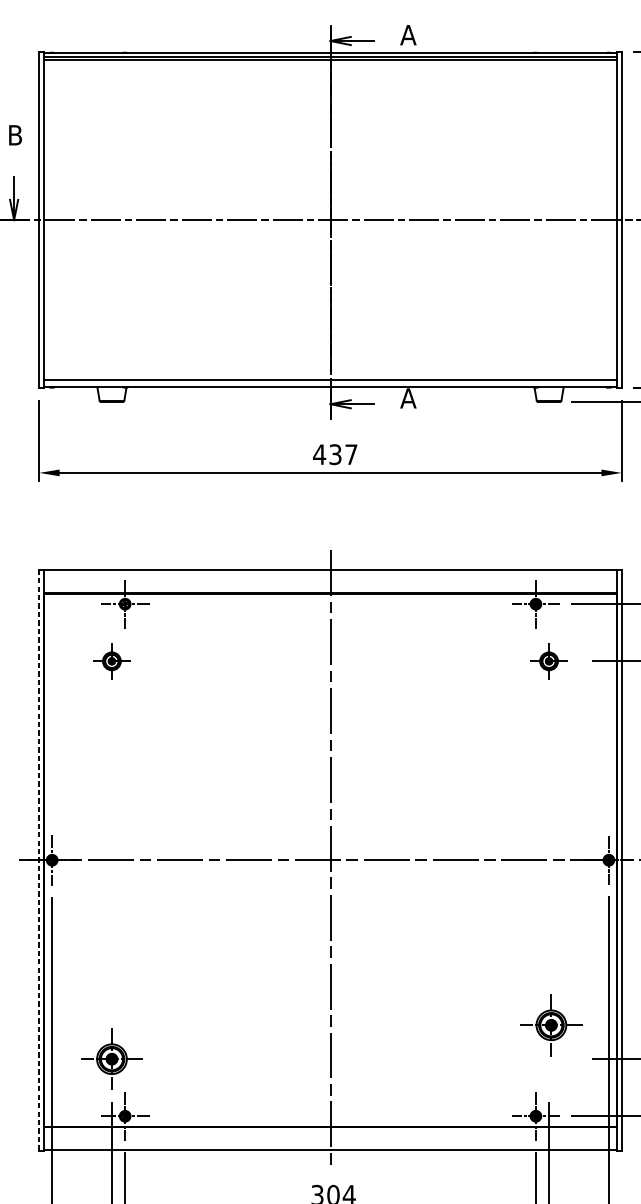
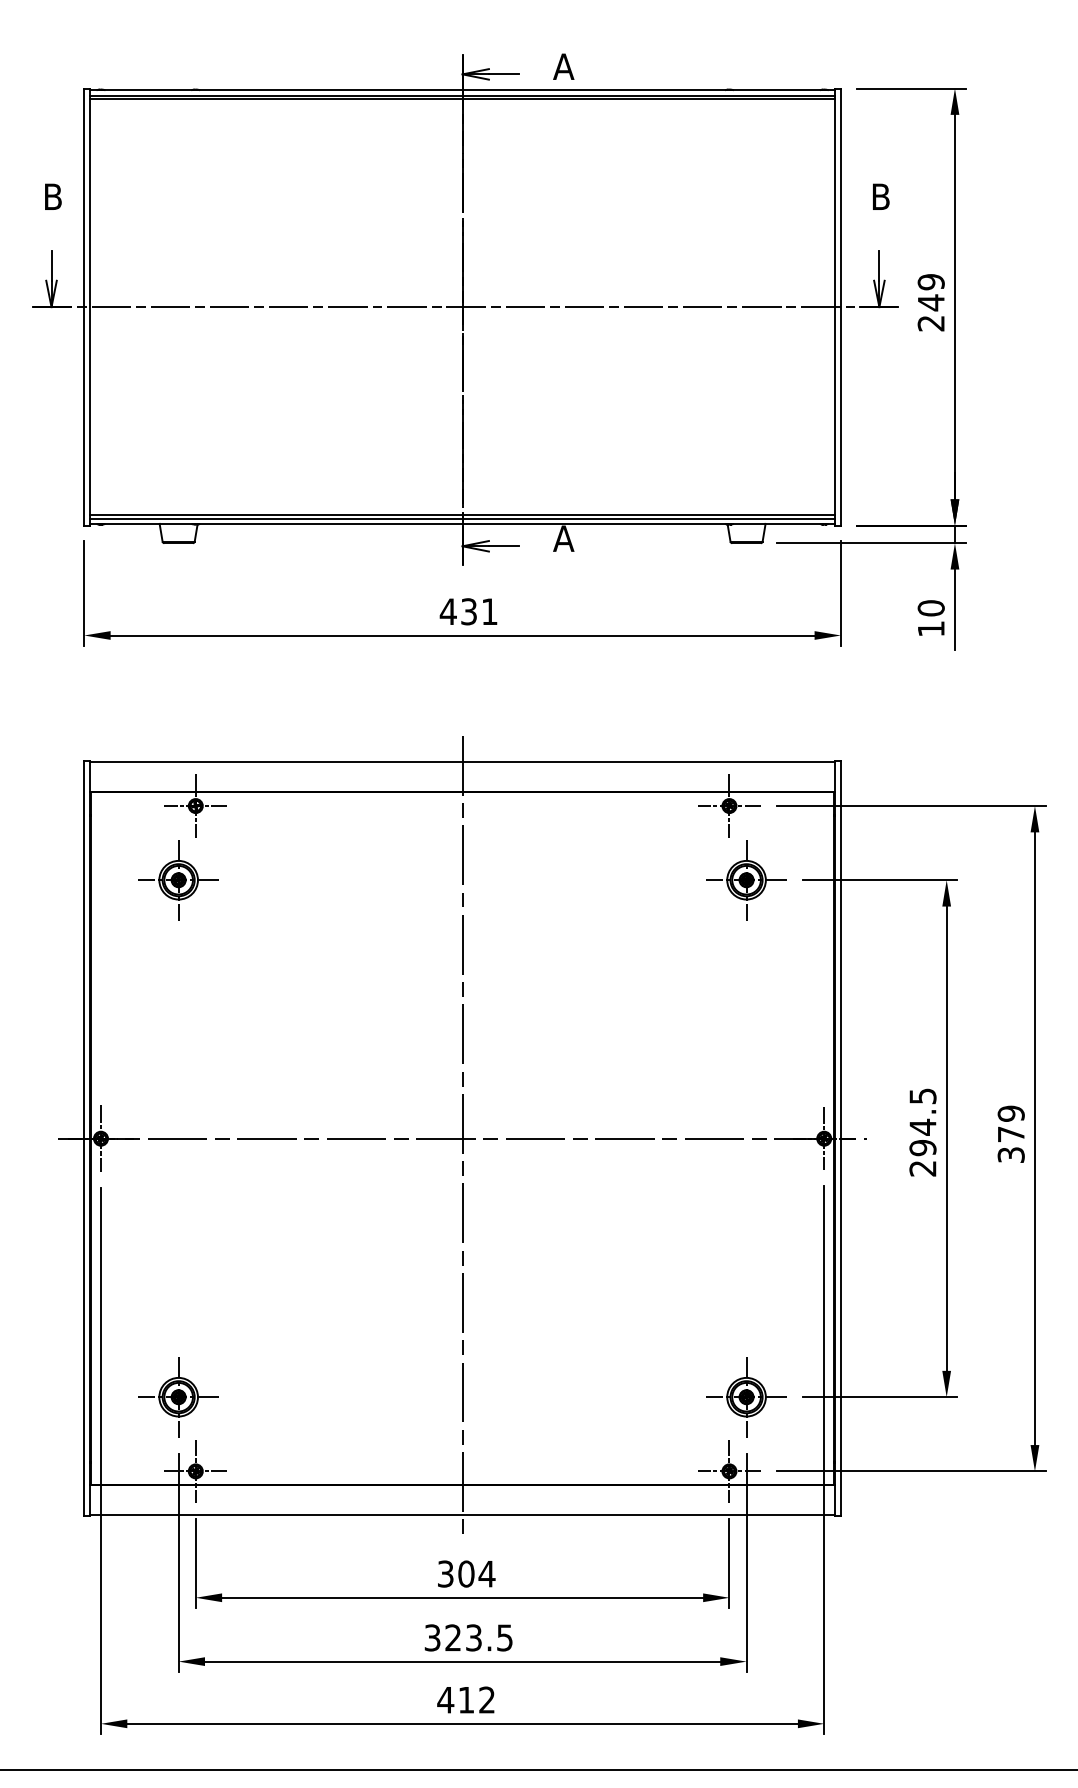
line: (330, 382) -> (462, 518), added
text: (351, 454) -> (489, 611), 437 -> 431
part: (111, 661) -> (178, 880), size x1.67
part: (549, 661) -> (746, 880), size x1.67
line: (39, 860) -> (84, 1138), dashed -> solid
part: (551, 1025) -> (746, 1397), moved

